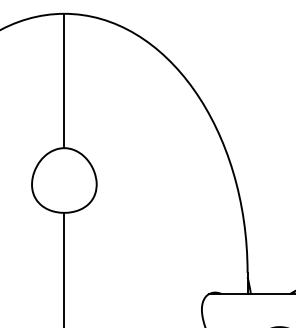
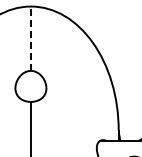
line: (63, 80) -> (30, 38), solid -> dashed

